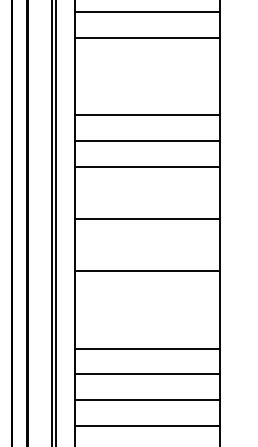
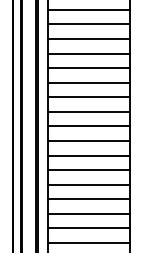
line: (148, 64) -> (89, 39), added
line: (148, 89) -> (89, 53), added
line: (148, 192) -> (89, 111), added
line: (148, 244) -> (89, 140), added
line: (148, 297) -> (89, 170), added
line: (148, 322) -> (89, 184), added

